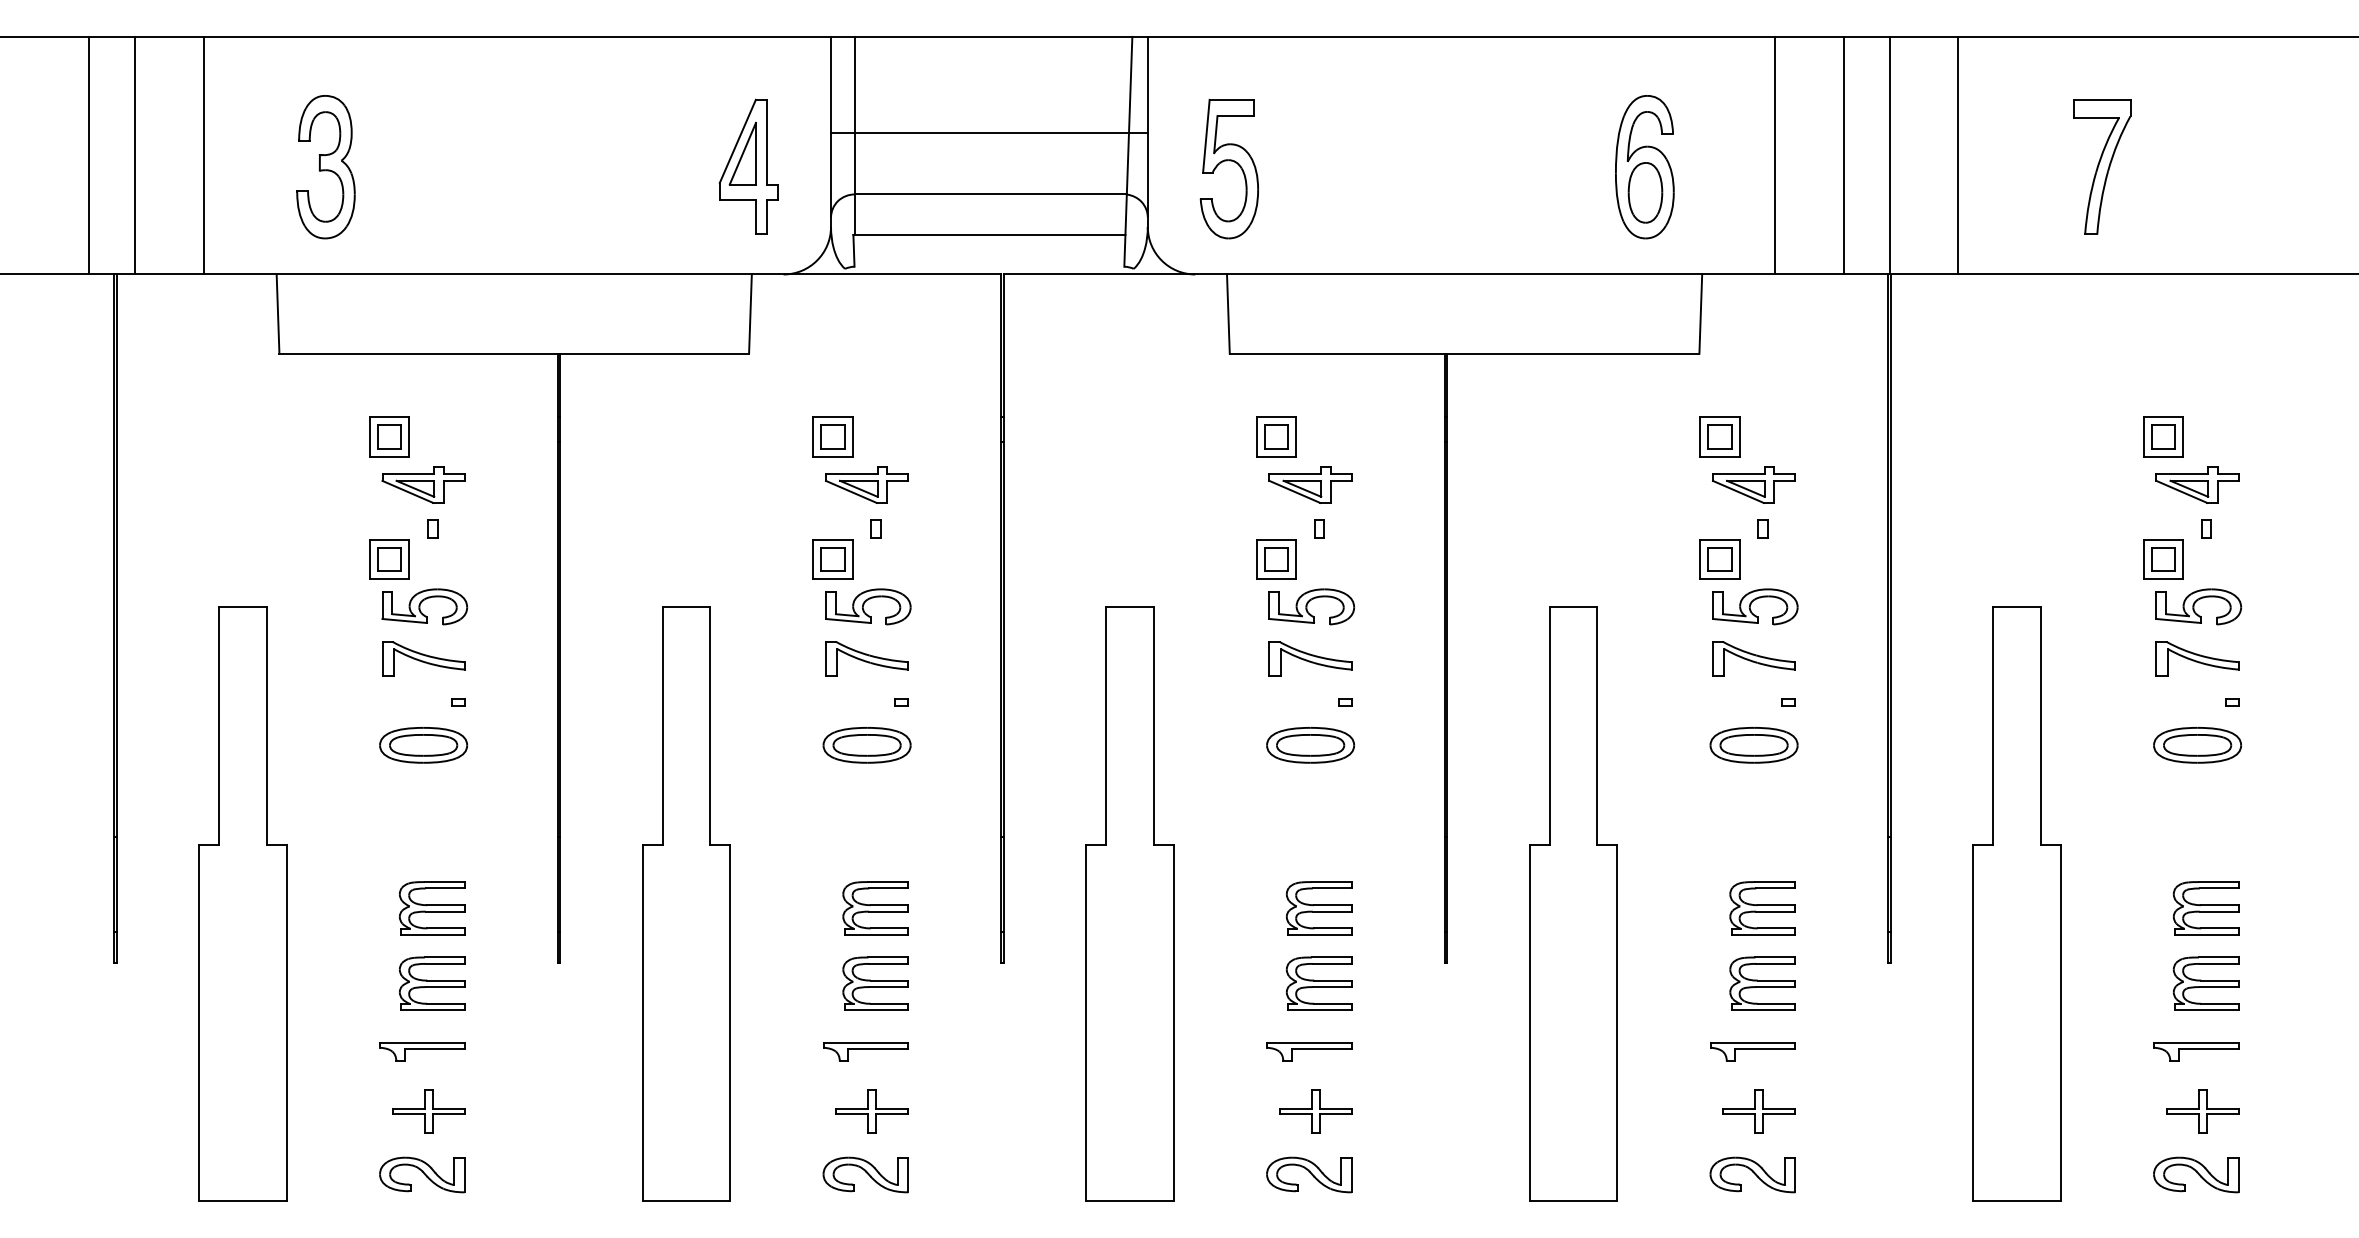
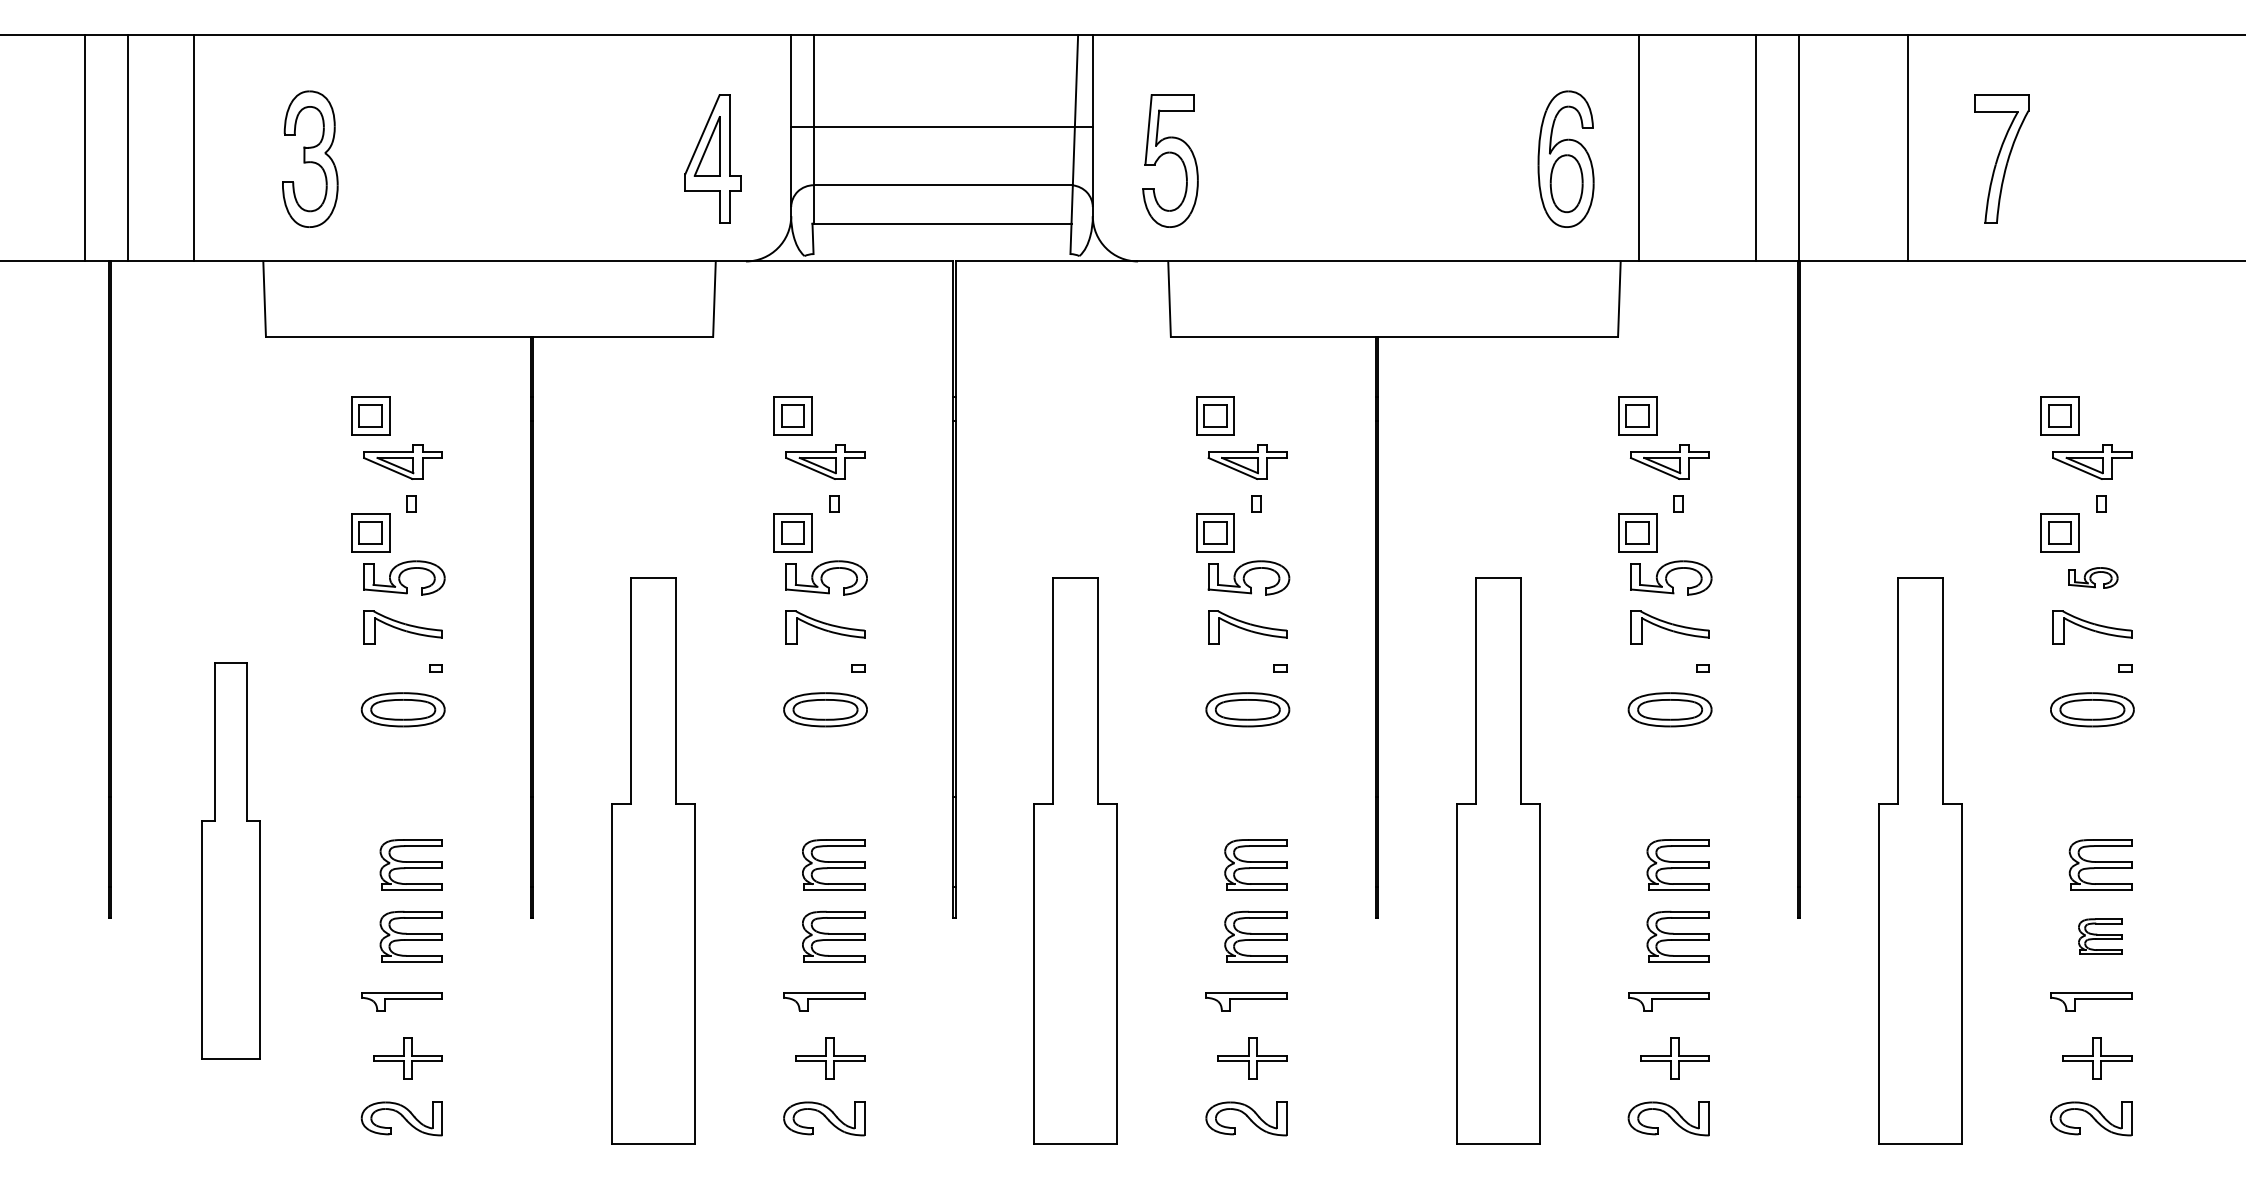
line: (1775, 155) -> (1639, 148), moved
line: (1958, 155) -> (1908, 148), moved
part: (2198, 606) -> (2093, 577), size x0.6
part: (242, 903) -> (230, 860), size x0.7
part: (2205, 983) -> (2099, 936), size x0.7

